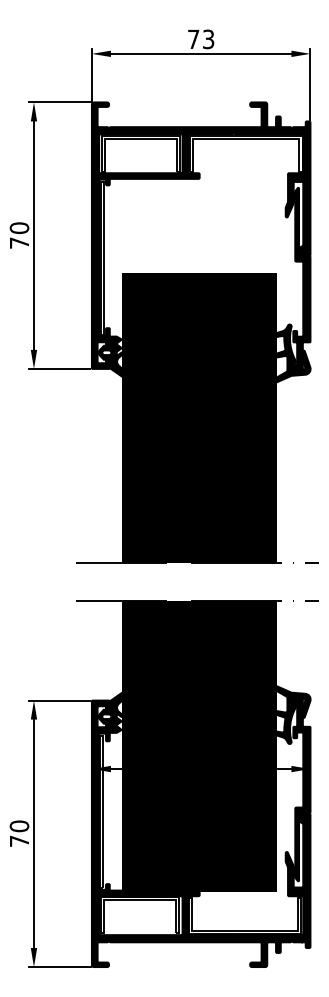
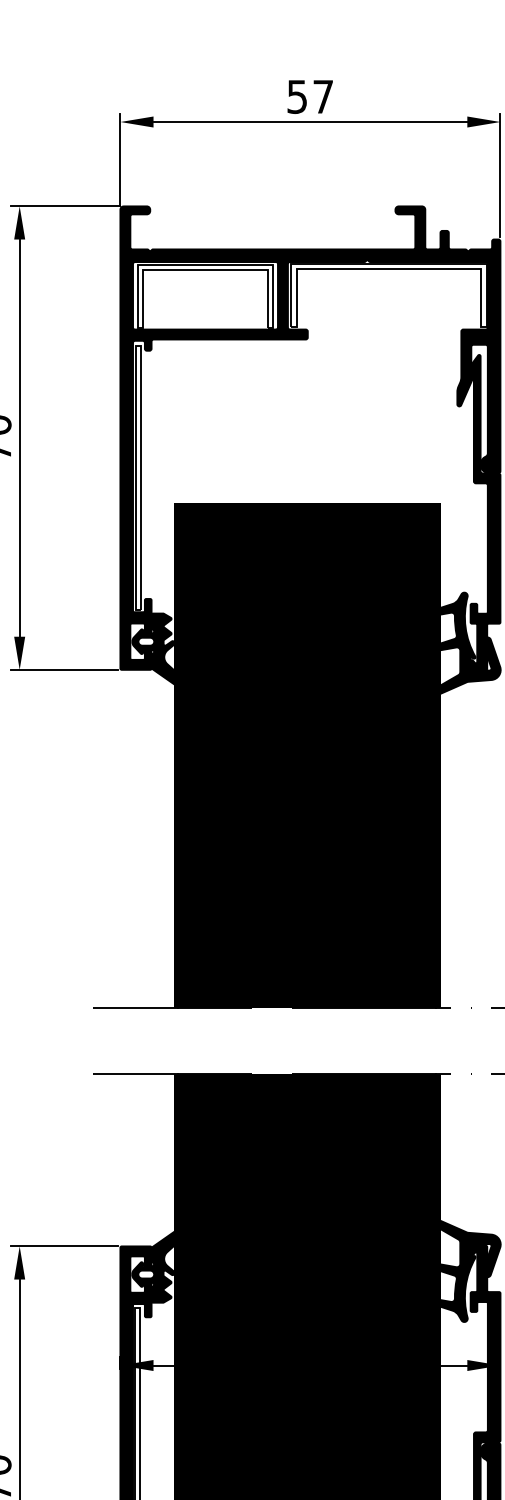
text: (201, 39) -> (310, 97), 73 -> 57

